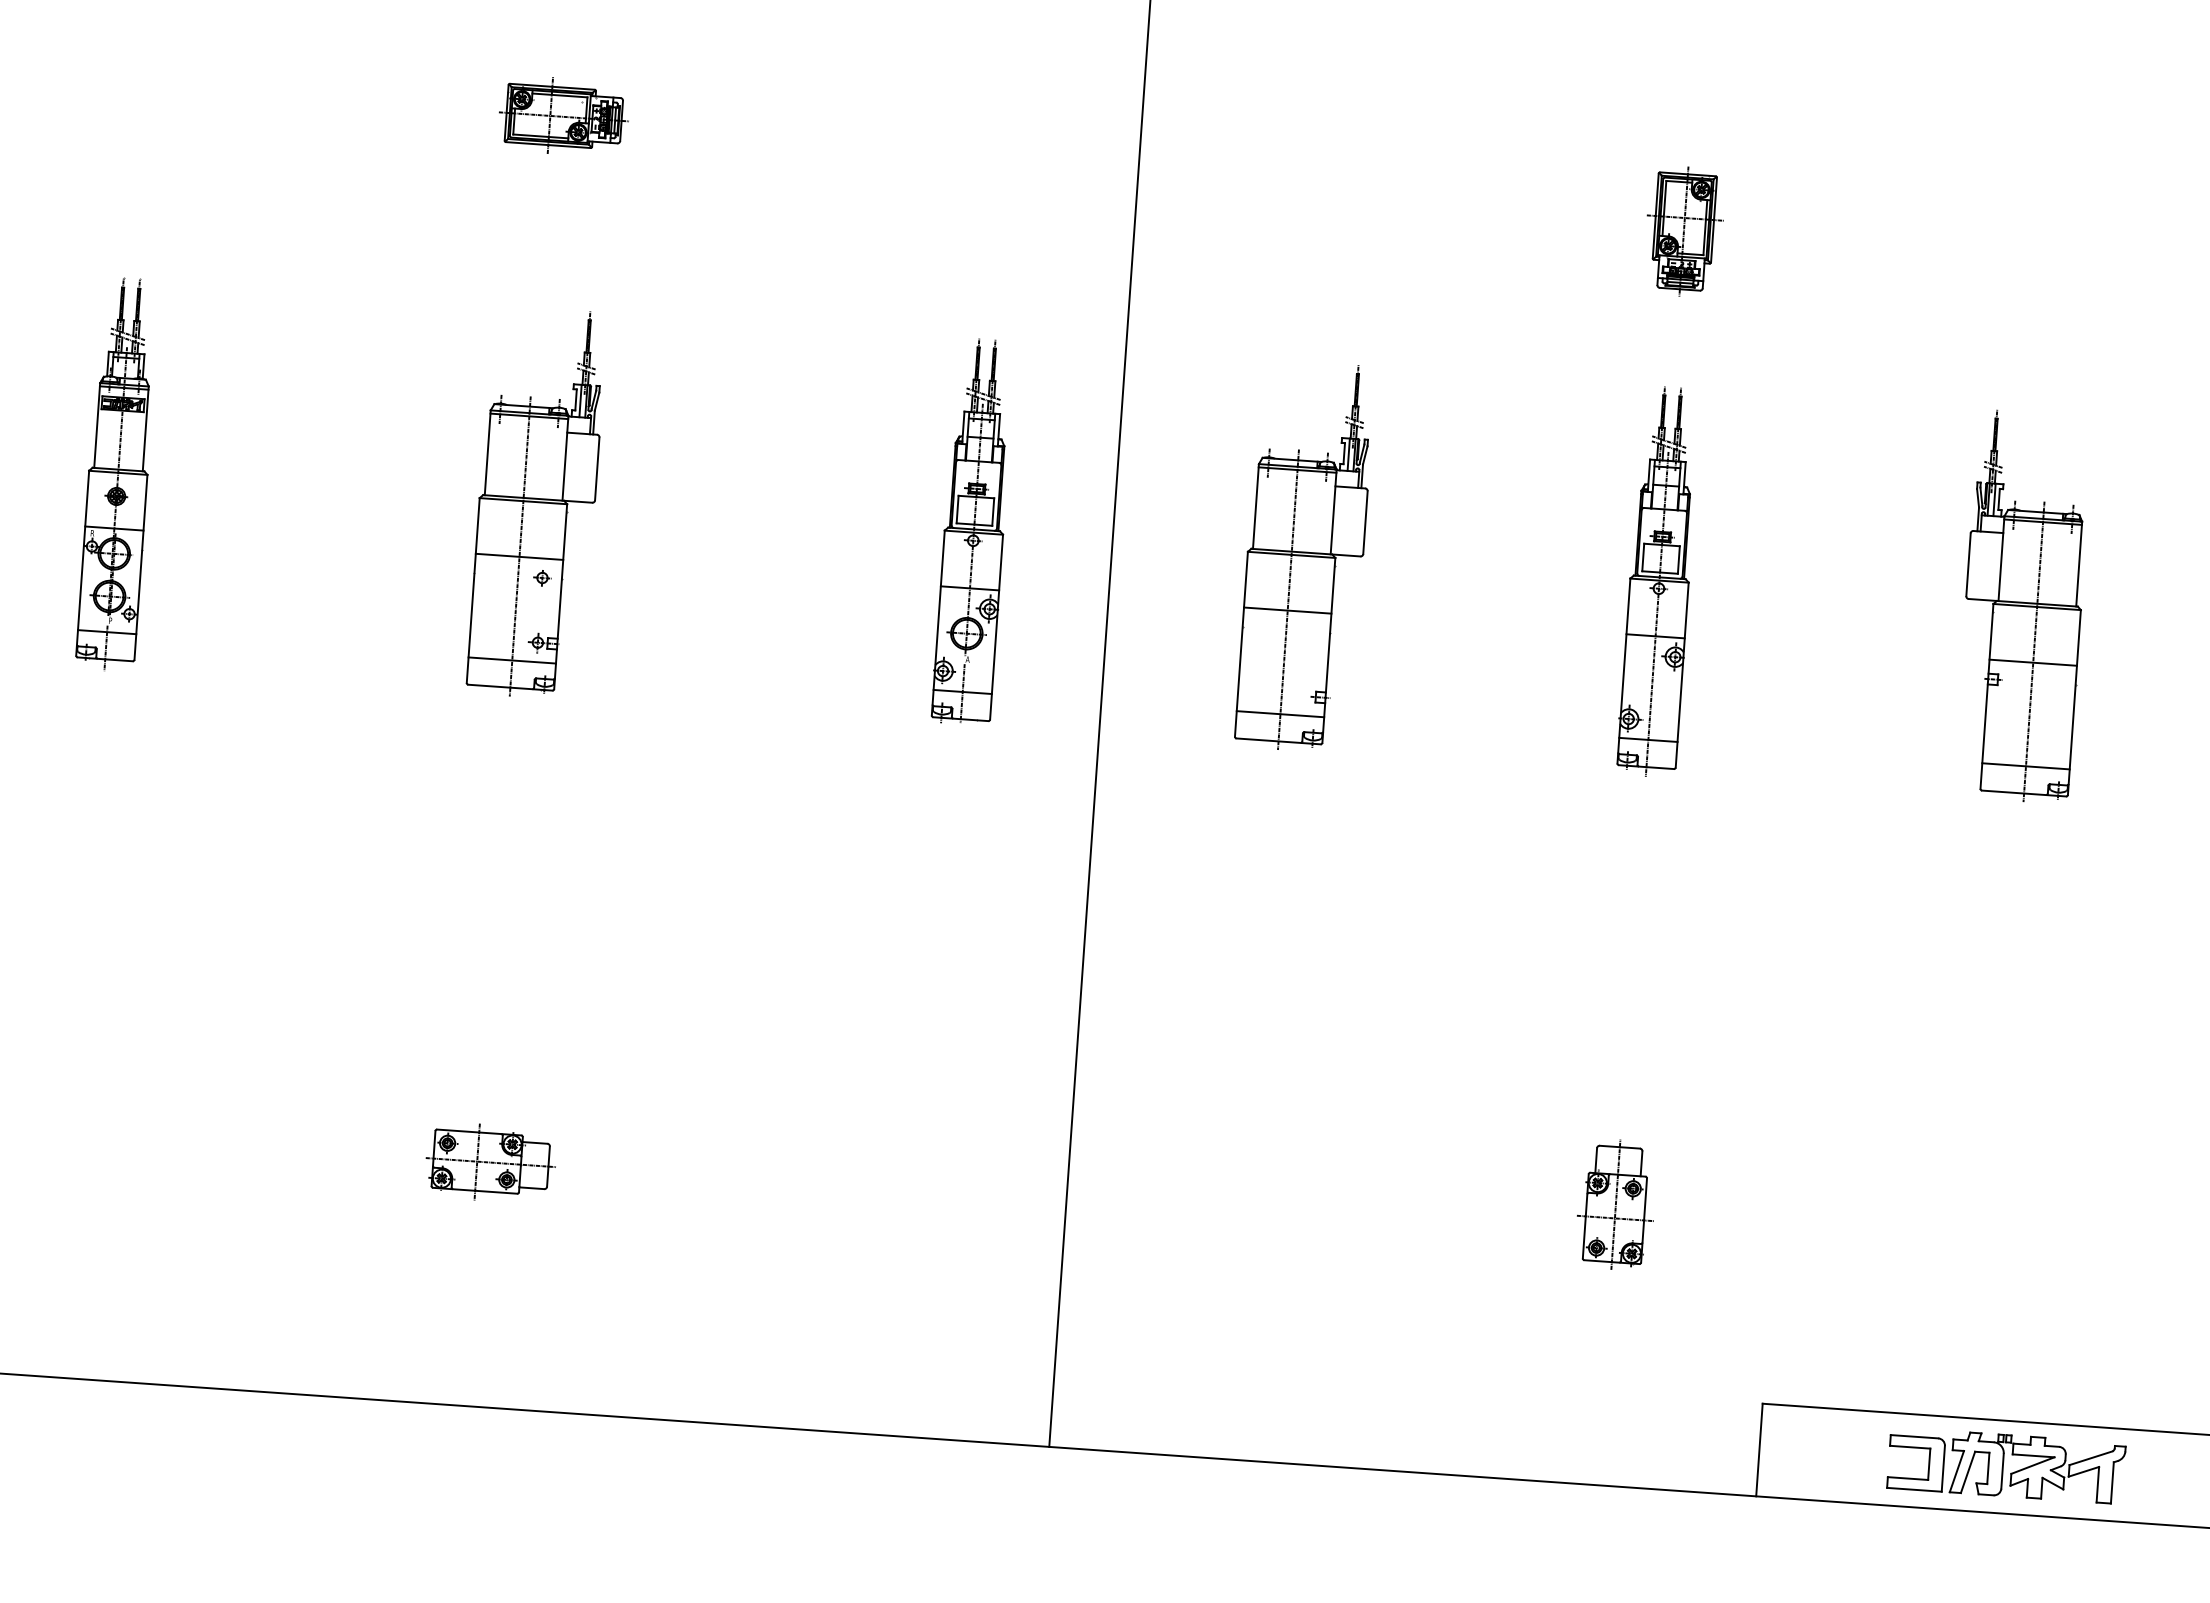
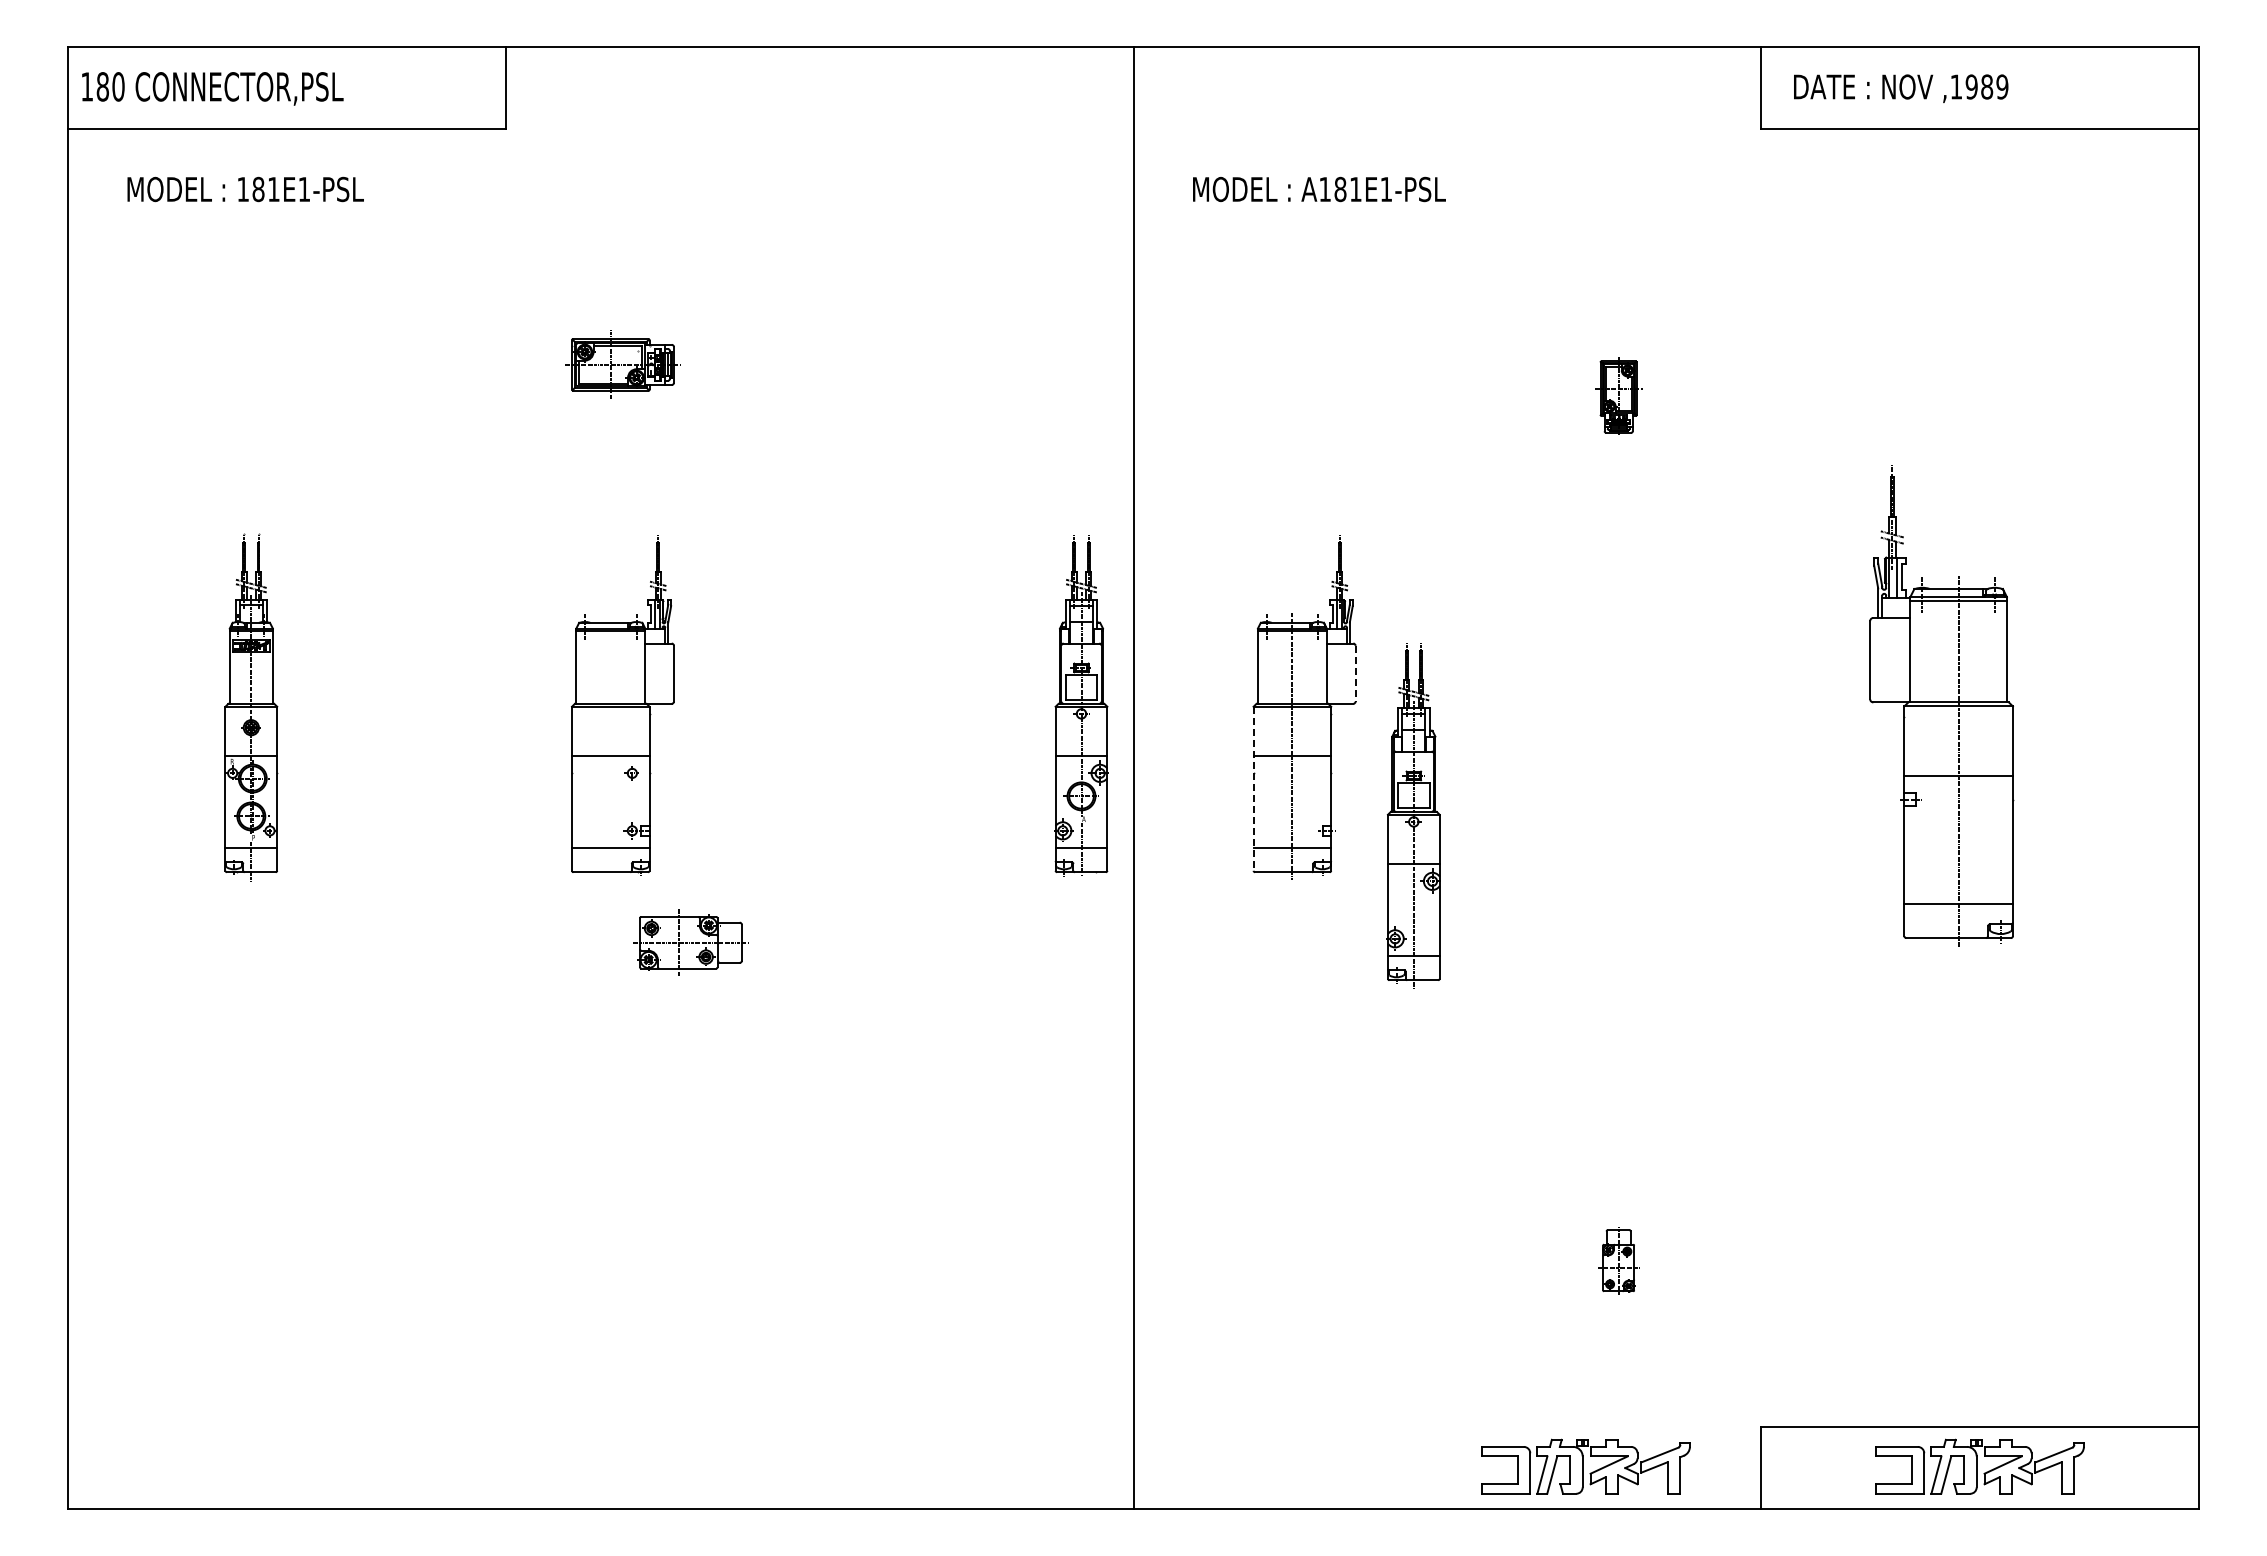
part: (1683, 230) -> (1618, 396), size x0.7
line: (1365, 522) -> (1355, 673), solid -> dashed
part: (974, 531) -> (1081, 705), moved
line: (519, 545) -> (610, 746), removed
part: (1659, 581) -> (1413, 815), moved
part: (2023, 606) -> (1941, 707), size x1.4
line: (1241, 645) -> (1253, 789), solid -> dashed
part: (490, 1162) -> (690, 942), moved
part: (1615, 1204) -> (1618, 1260), size x0.6
part: (1562, 1434) -> (1585, 1466), added

